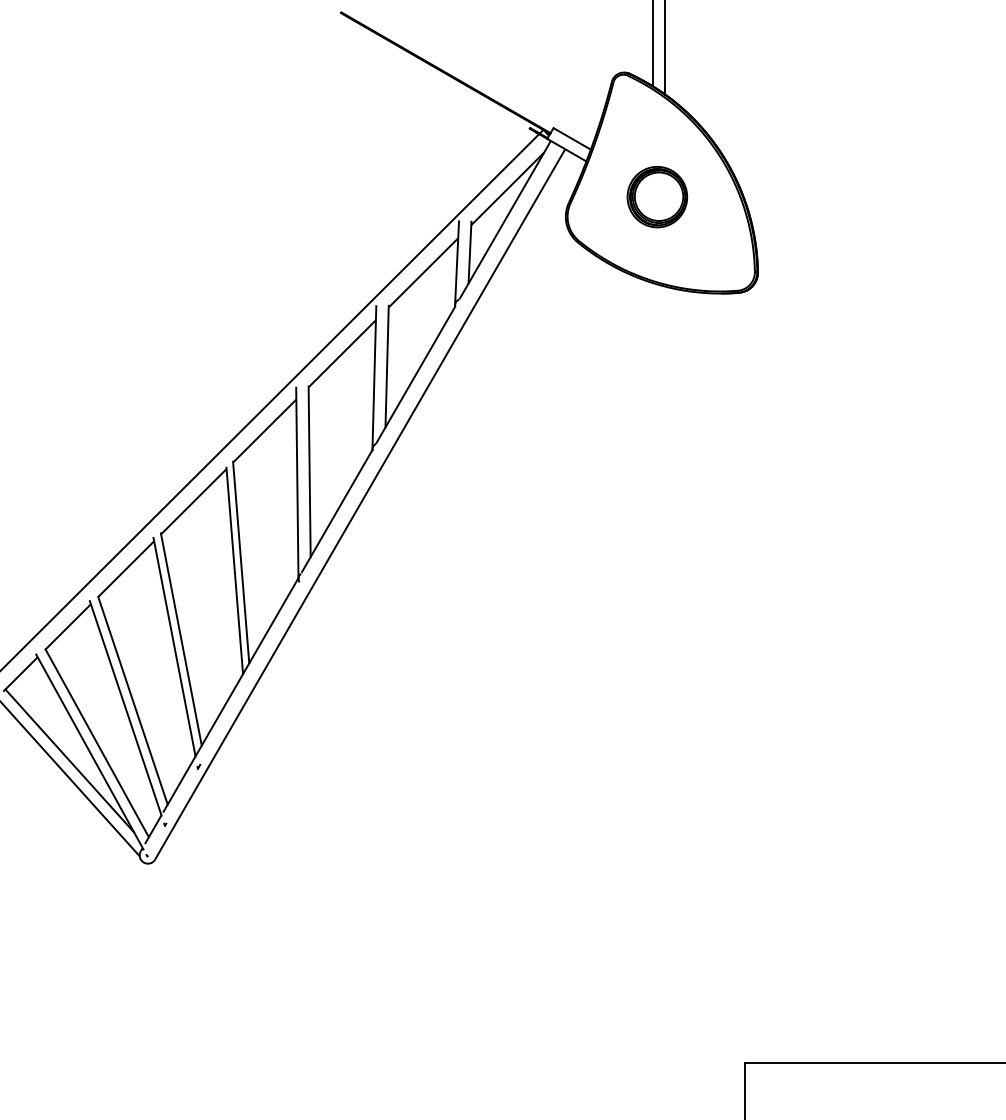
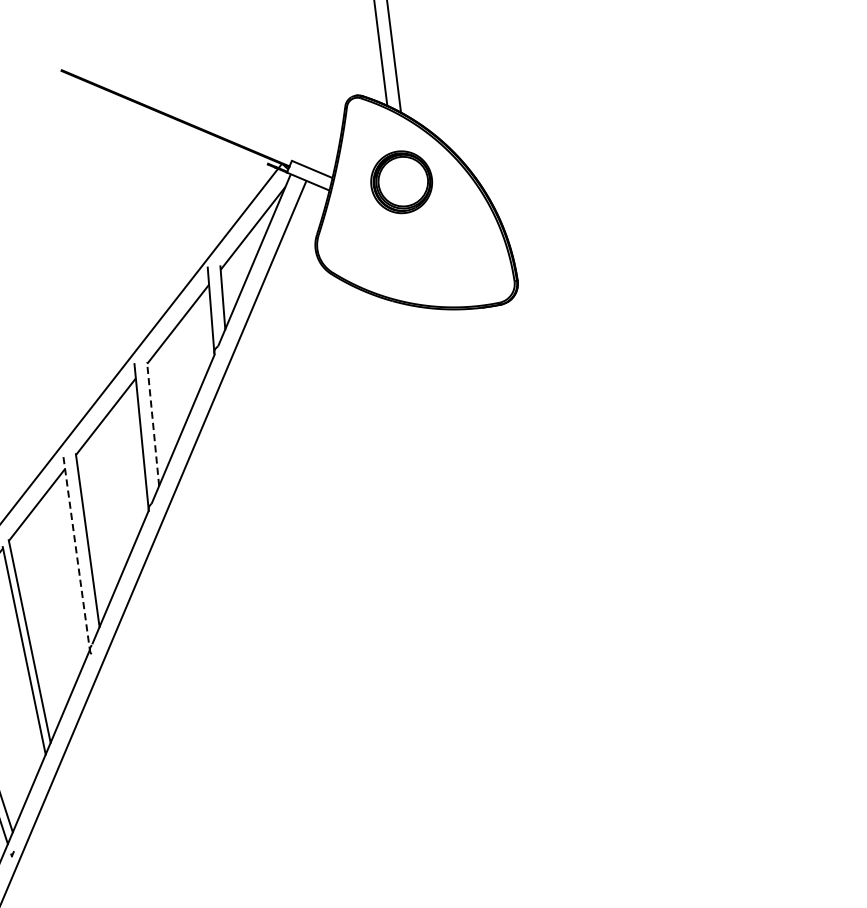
part: (657, 197) -> (401, 182), moved
line: (387, 366) -> (153, 423), solid -> dashed
line: (297, 483) -> (76, 554), solid -> dashed

